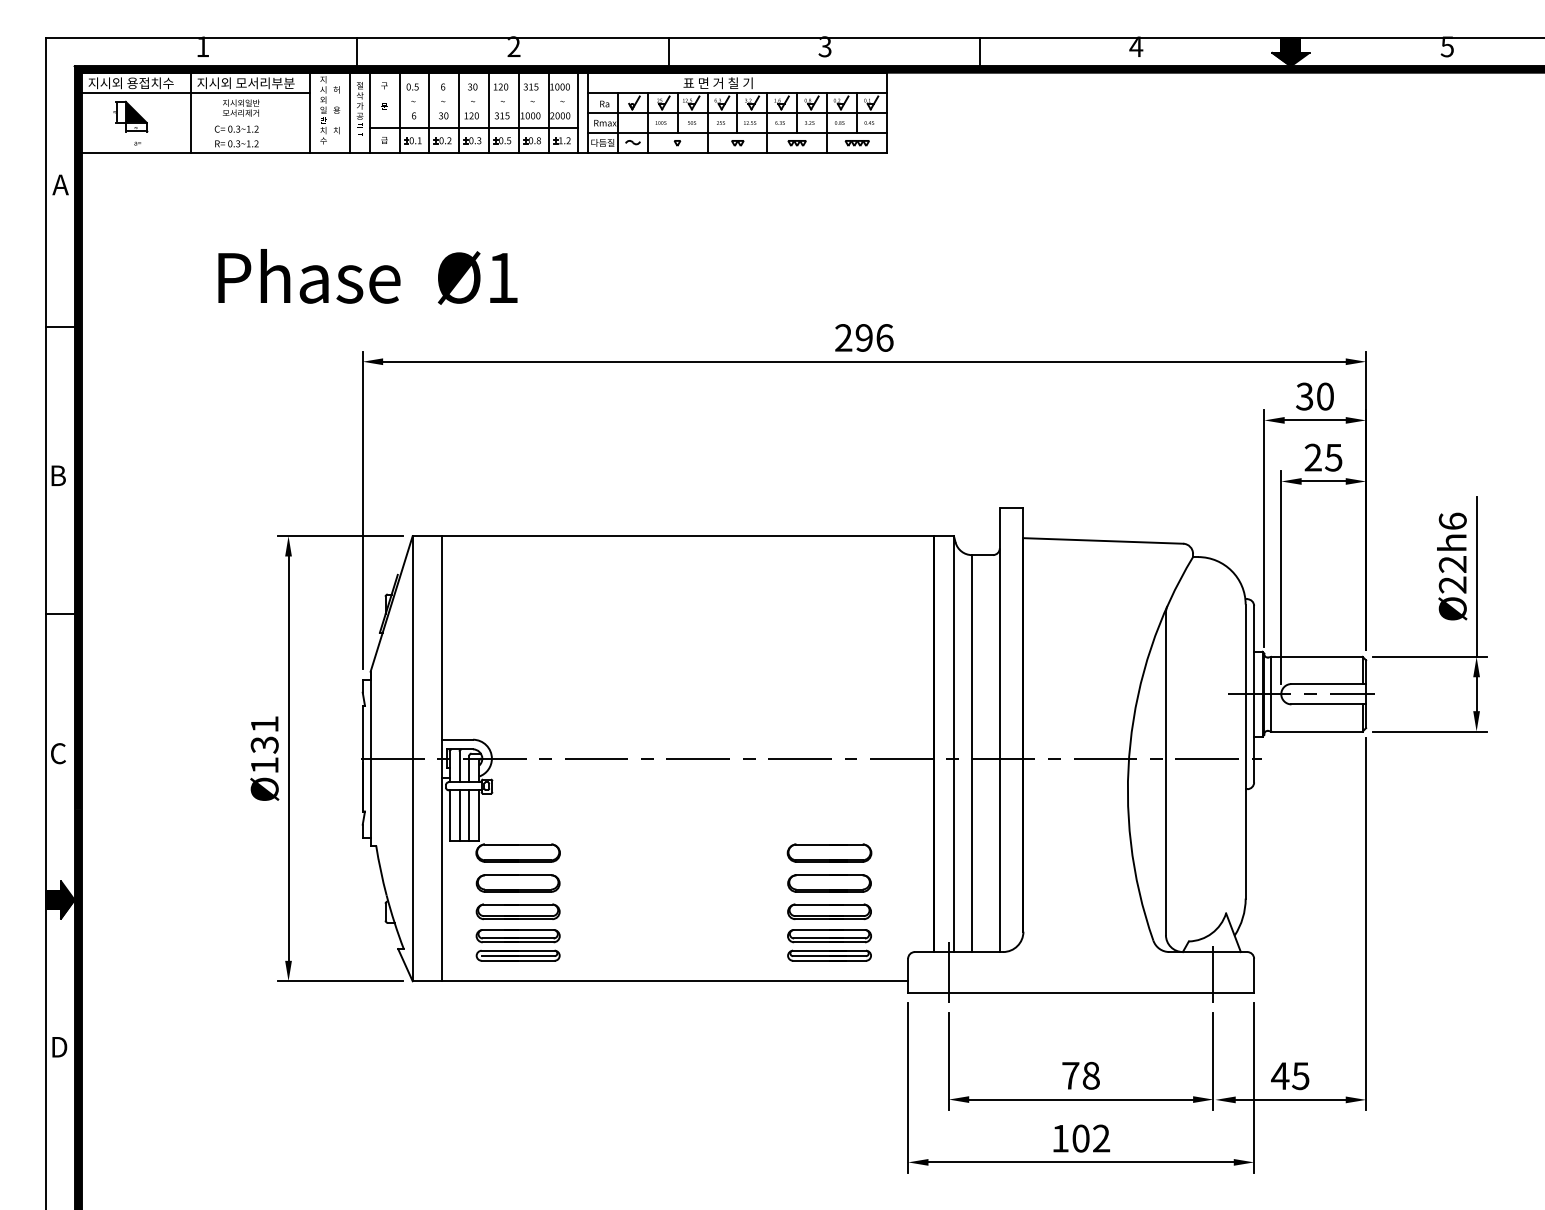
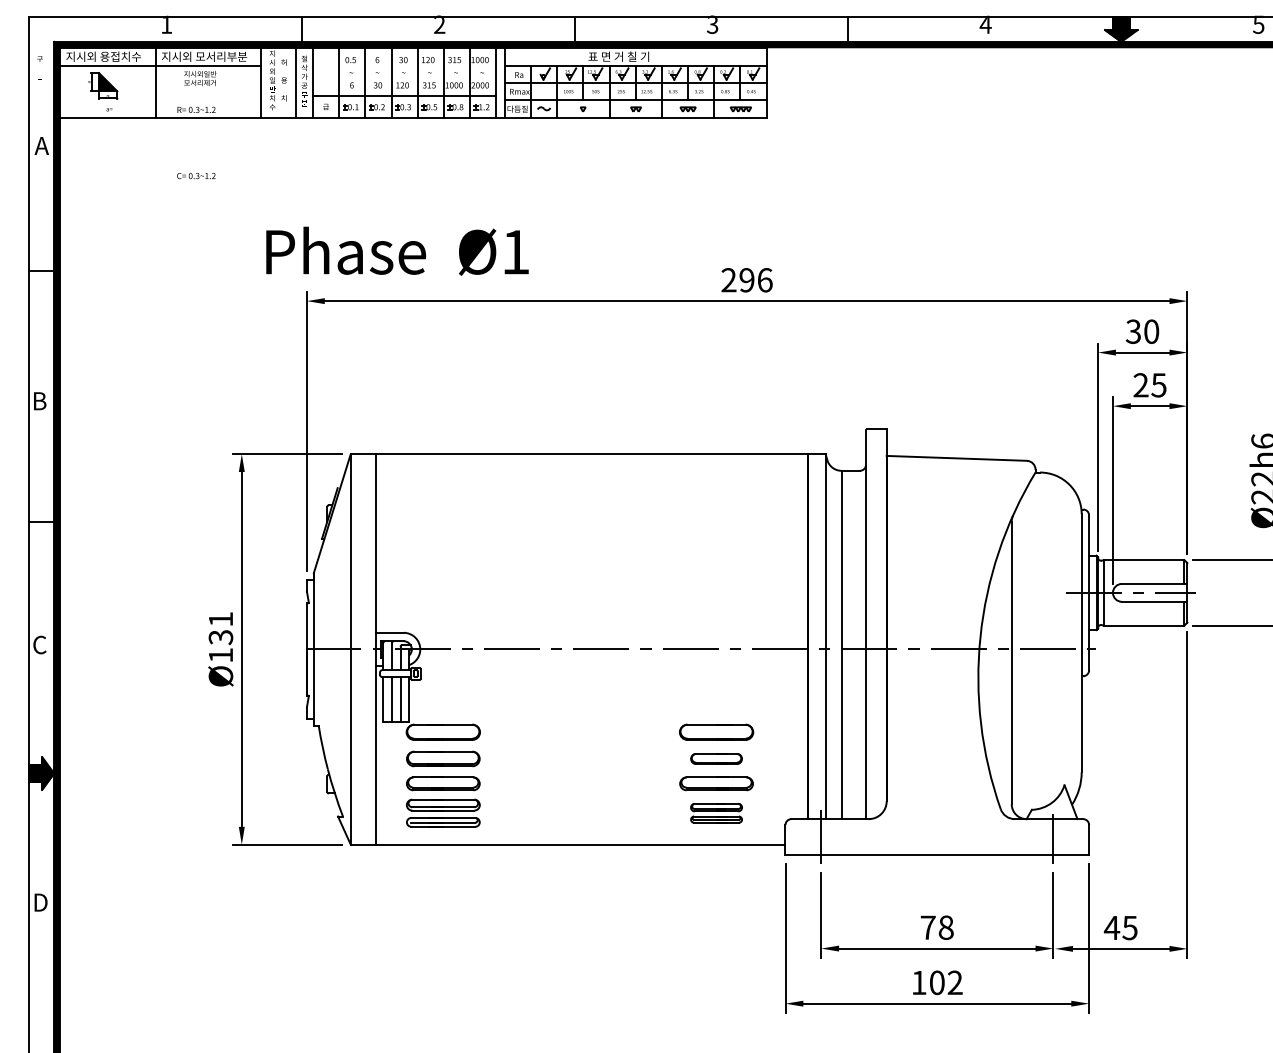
text: (384, 95) -> (39, 67), moved
text: (236, 128) -> (196, 175), moved
text: (367, 276) -> (397, 250), moved
part: (829, 883) -> (716, 758), size x0.7
part: (829, 945) -> (716, 813), size x0.7

